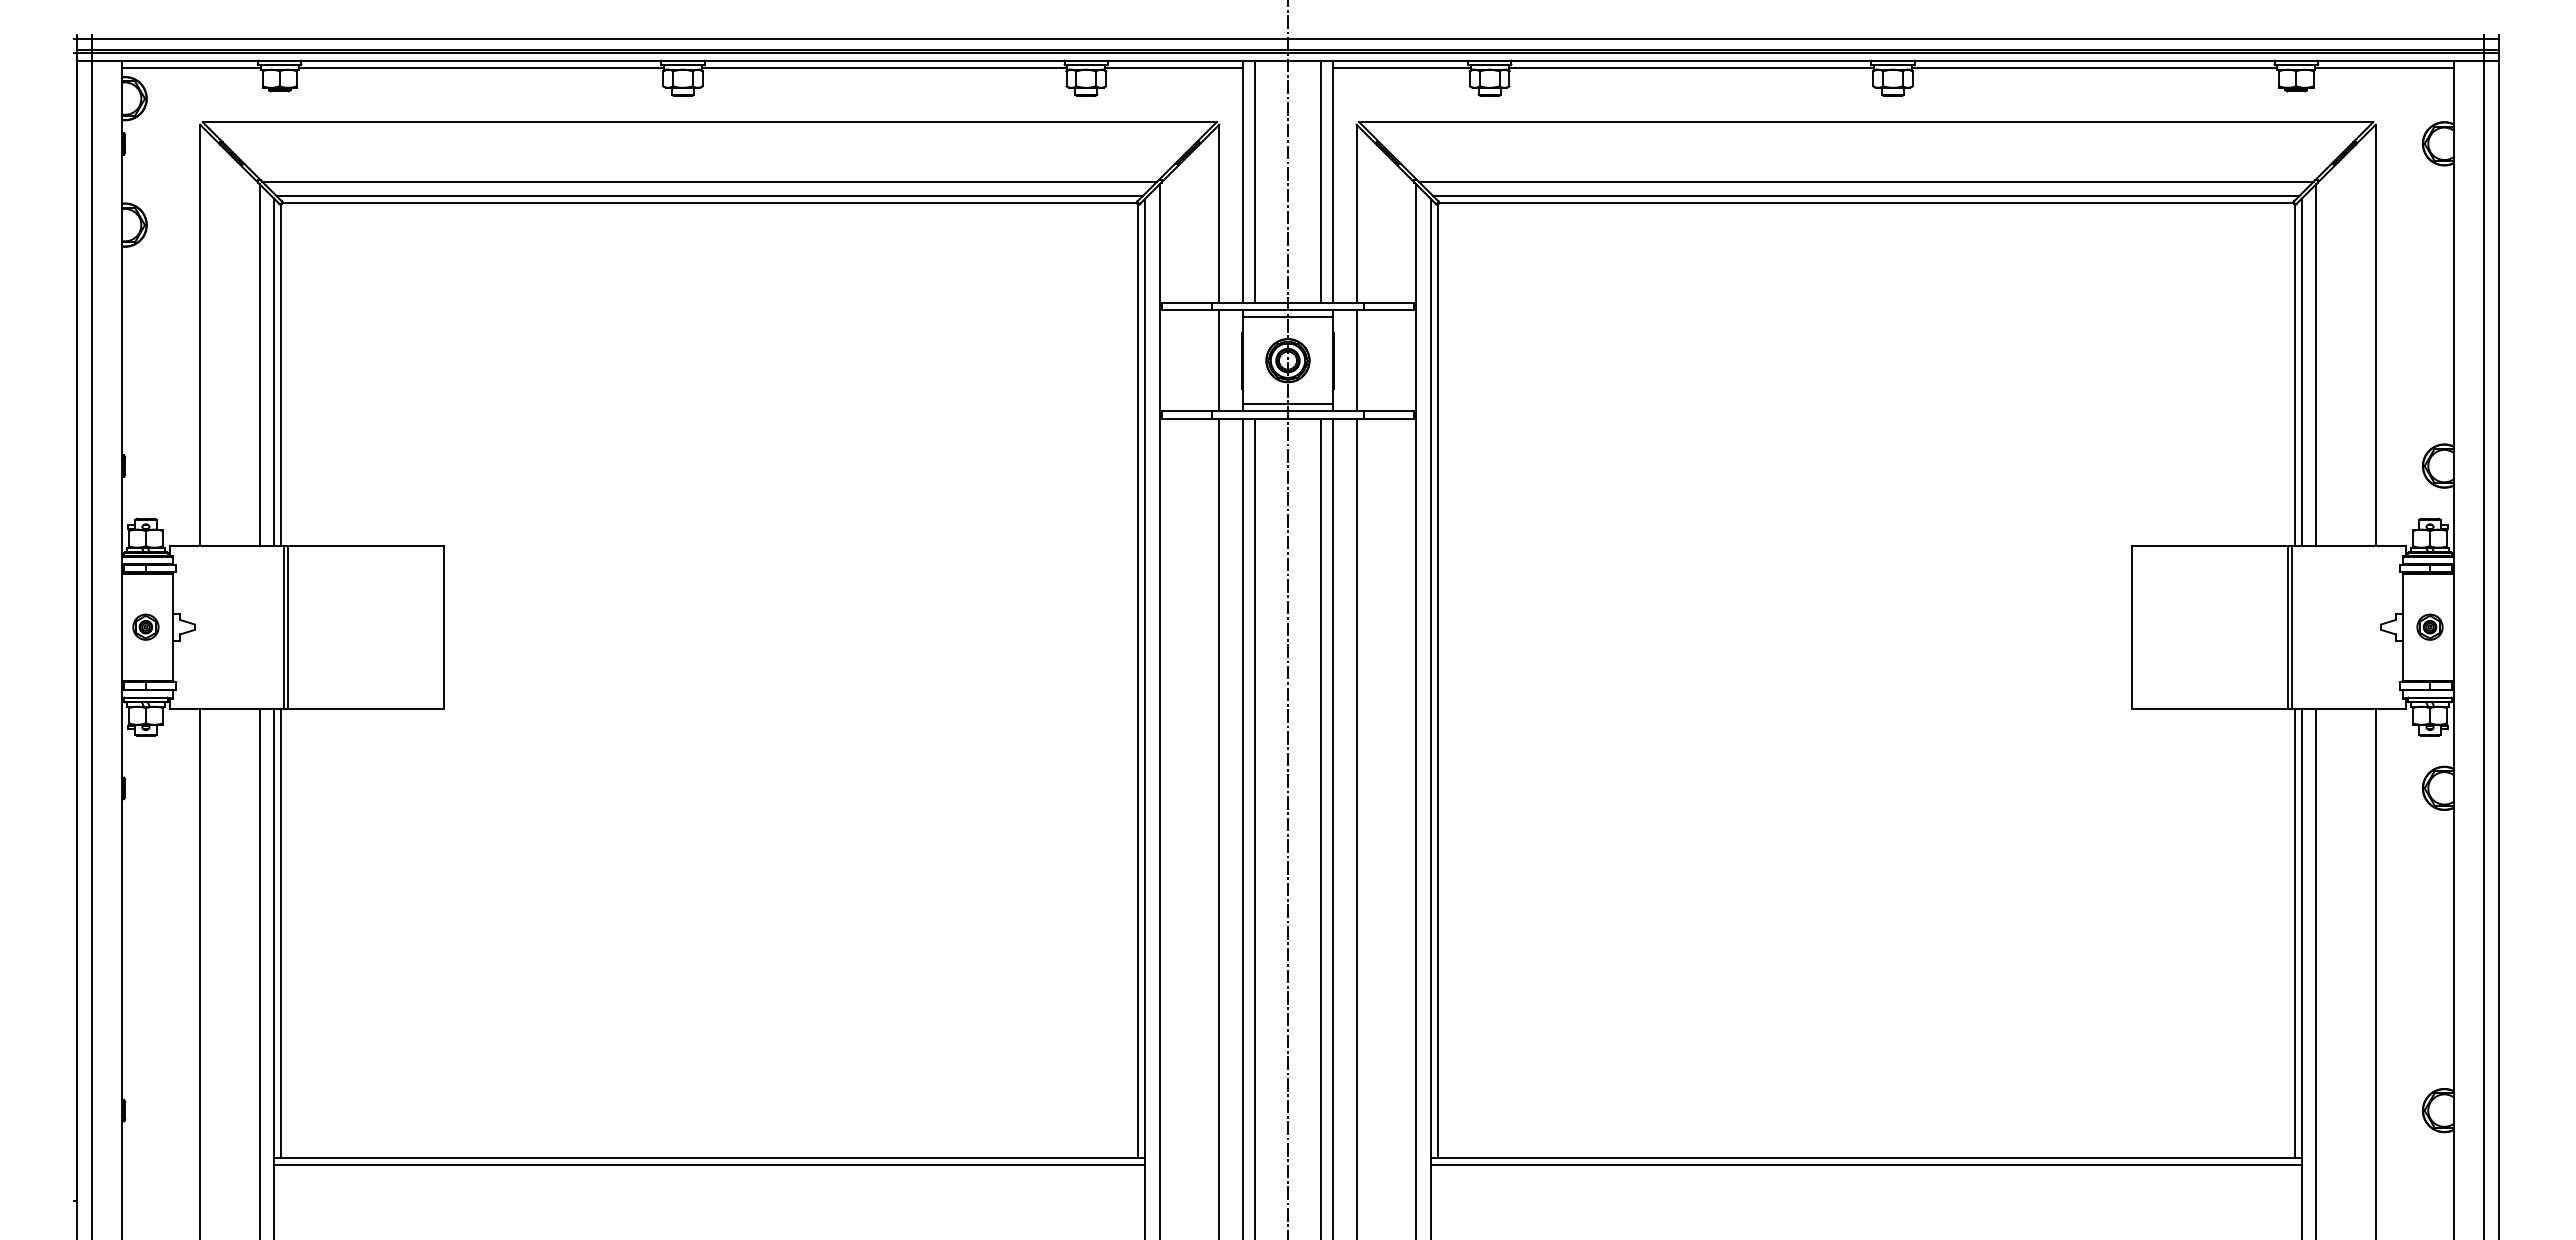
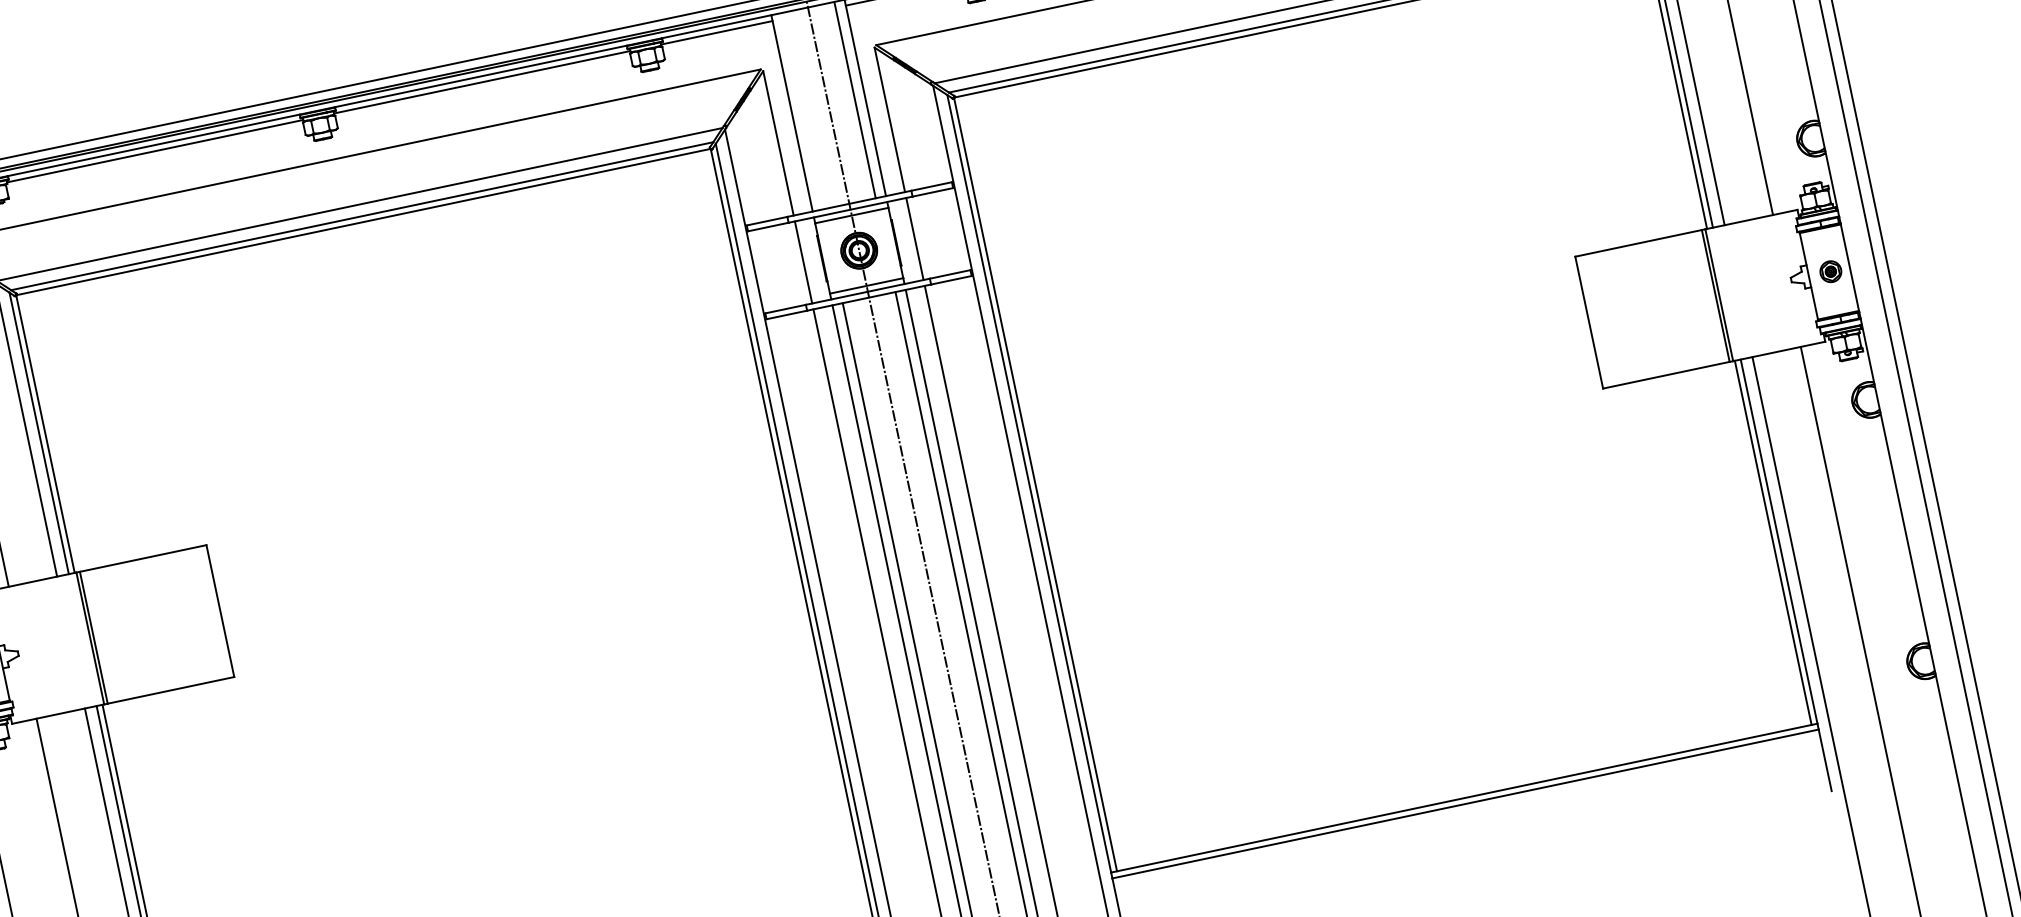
line: (1255, 181) -> (802, 111), removed

